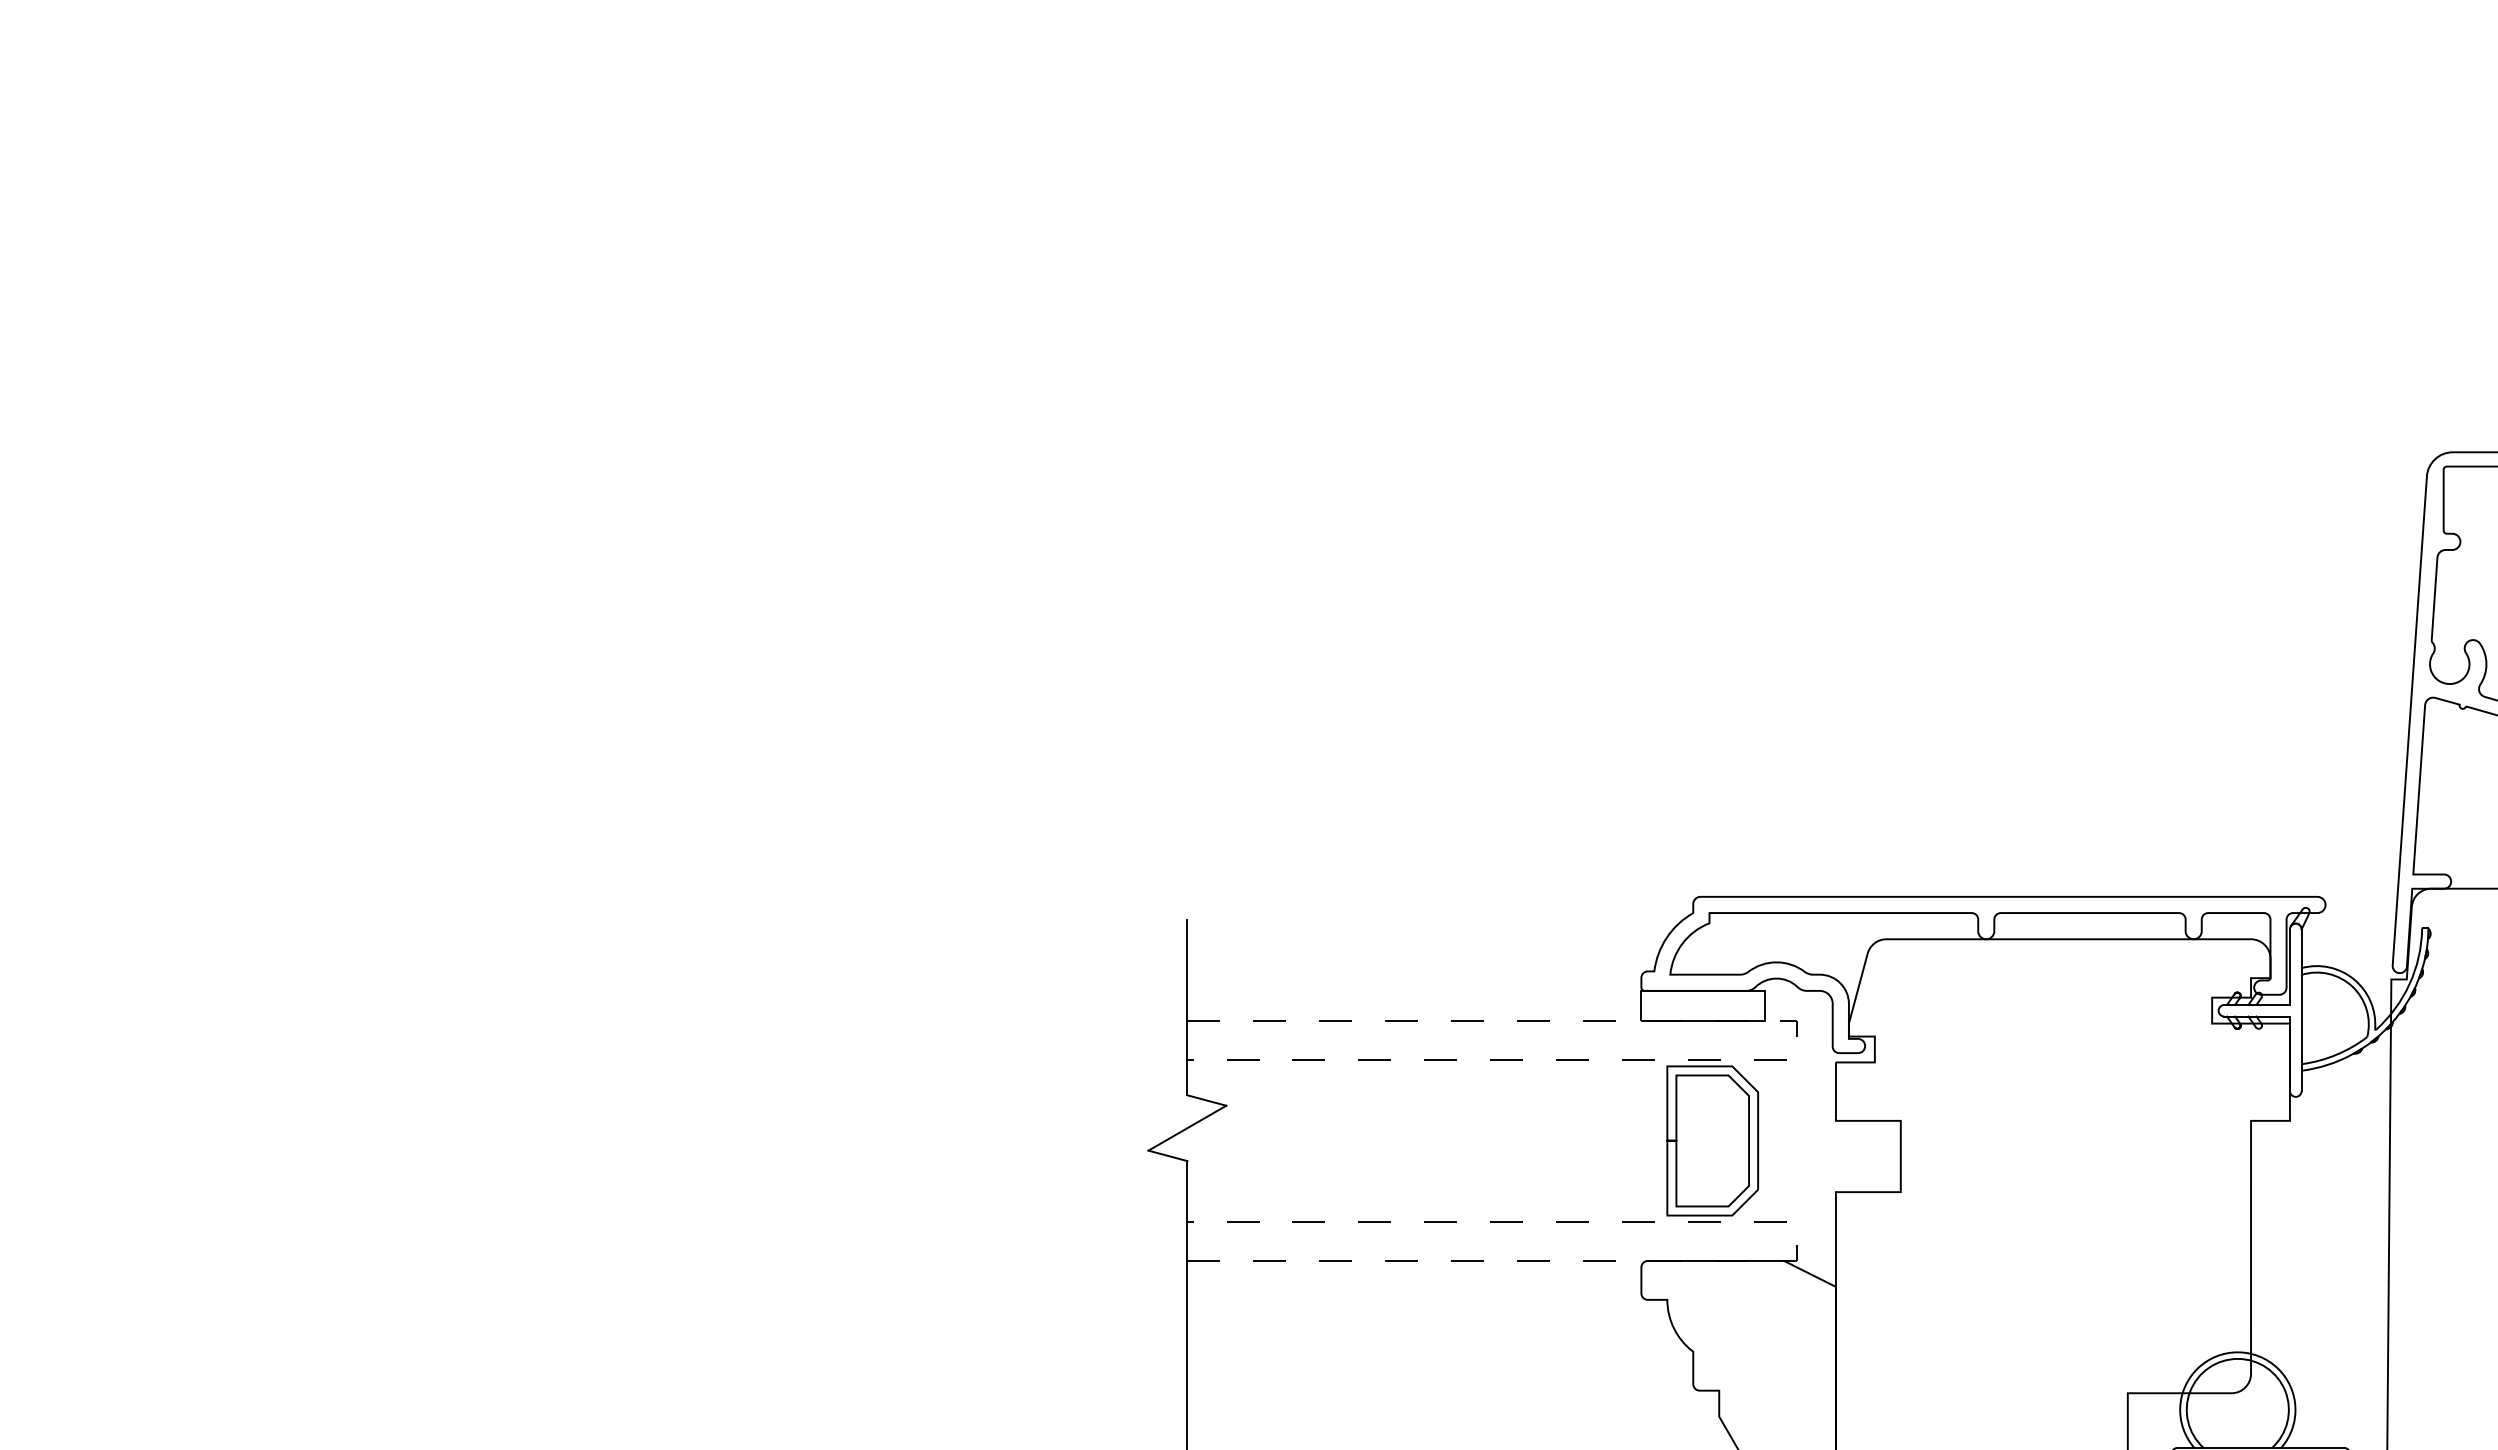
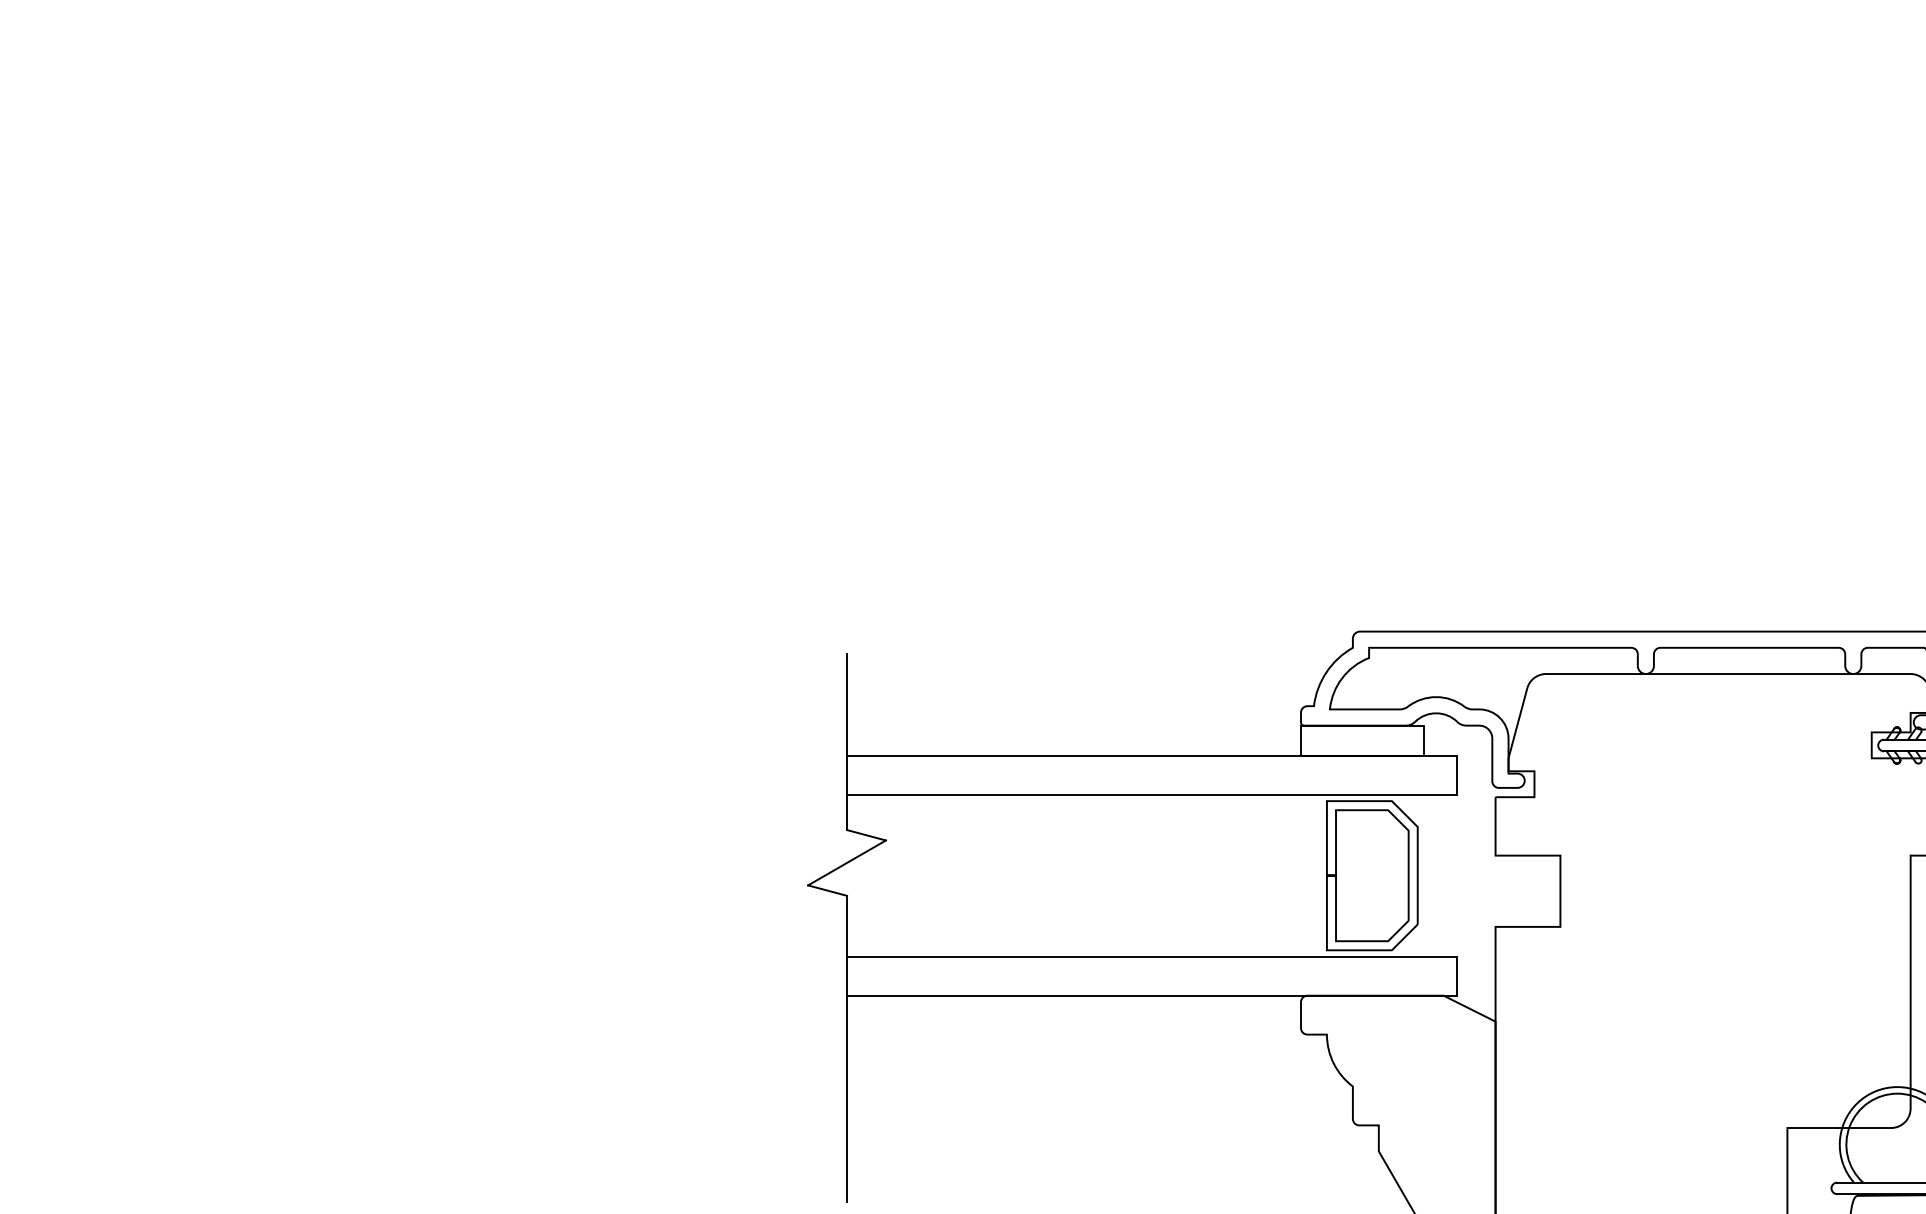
line: (1797, 1040) -> (1457, 775), dashed -> solid
line: (1797, 1240) -> (1457, 975), dashed -> solid

